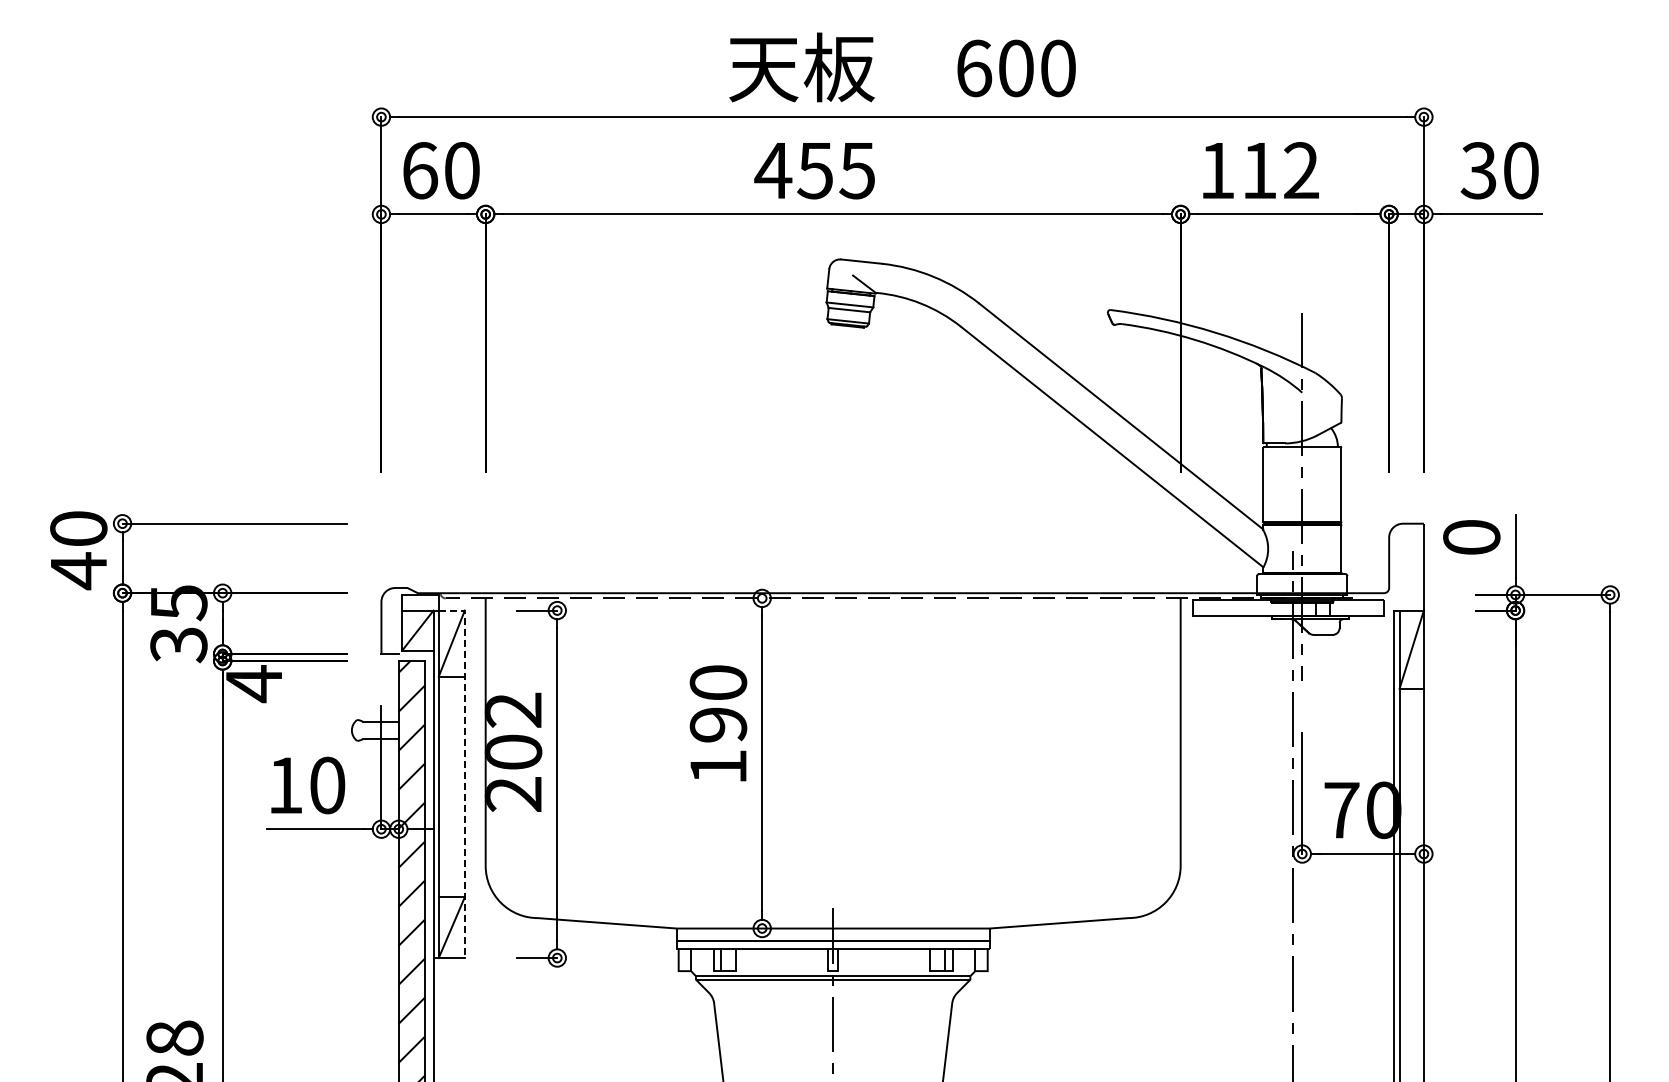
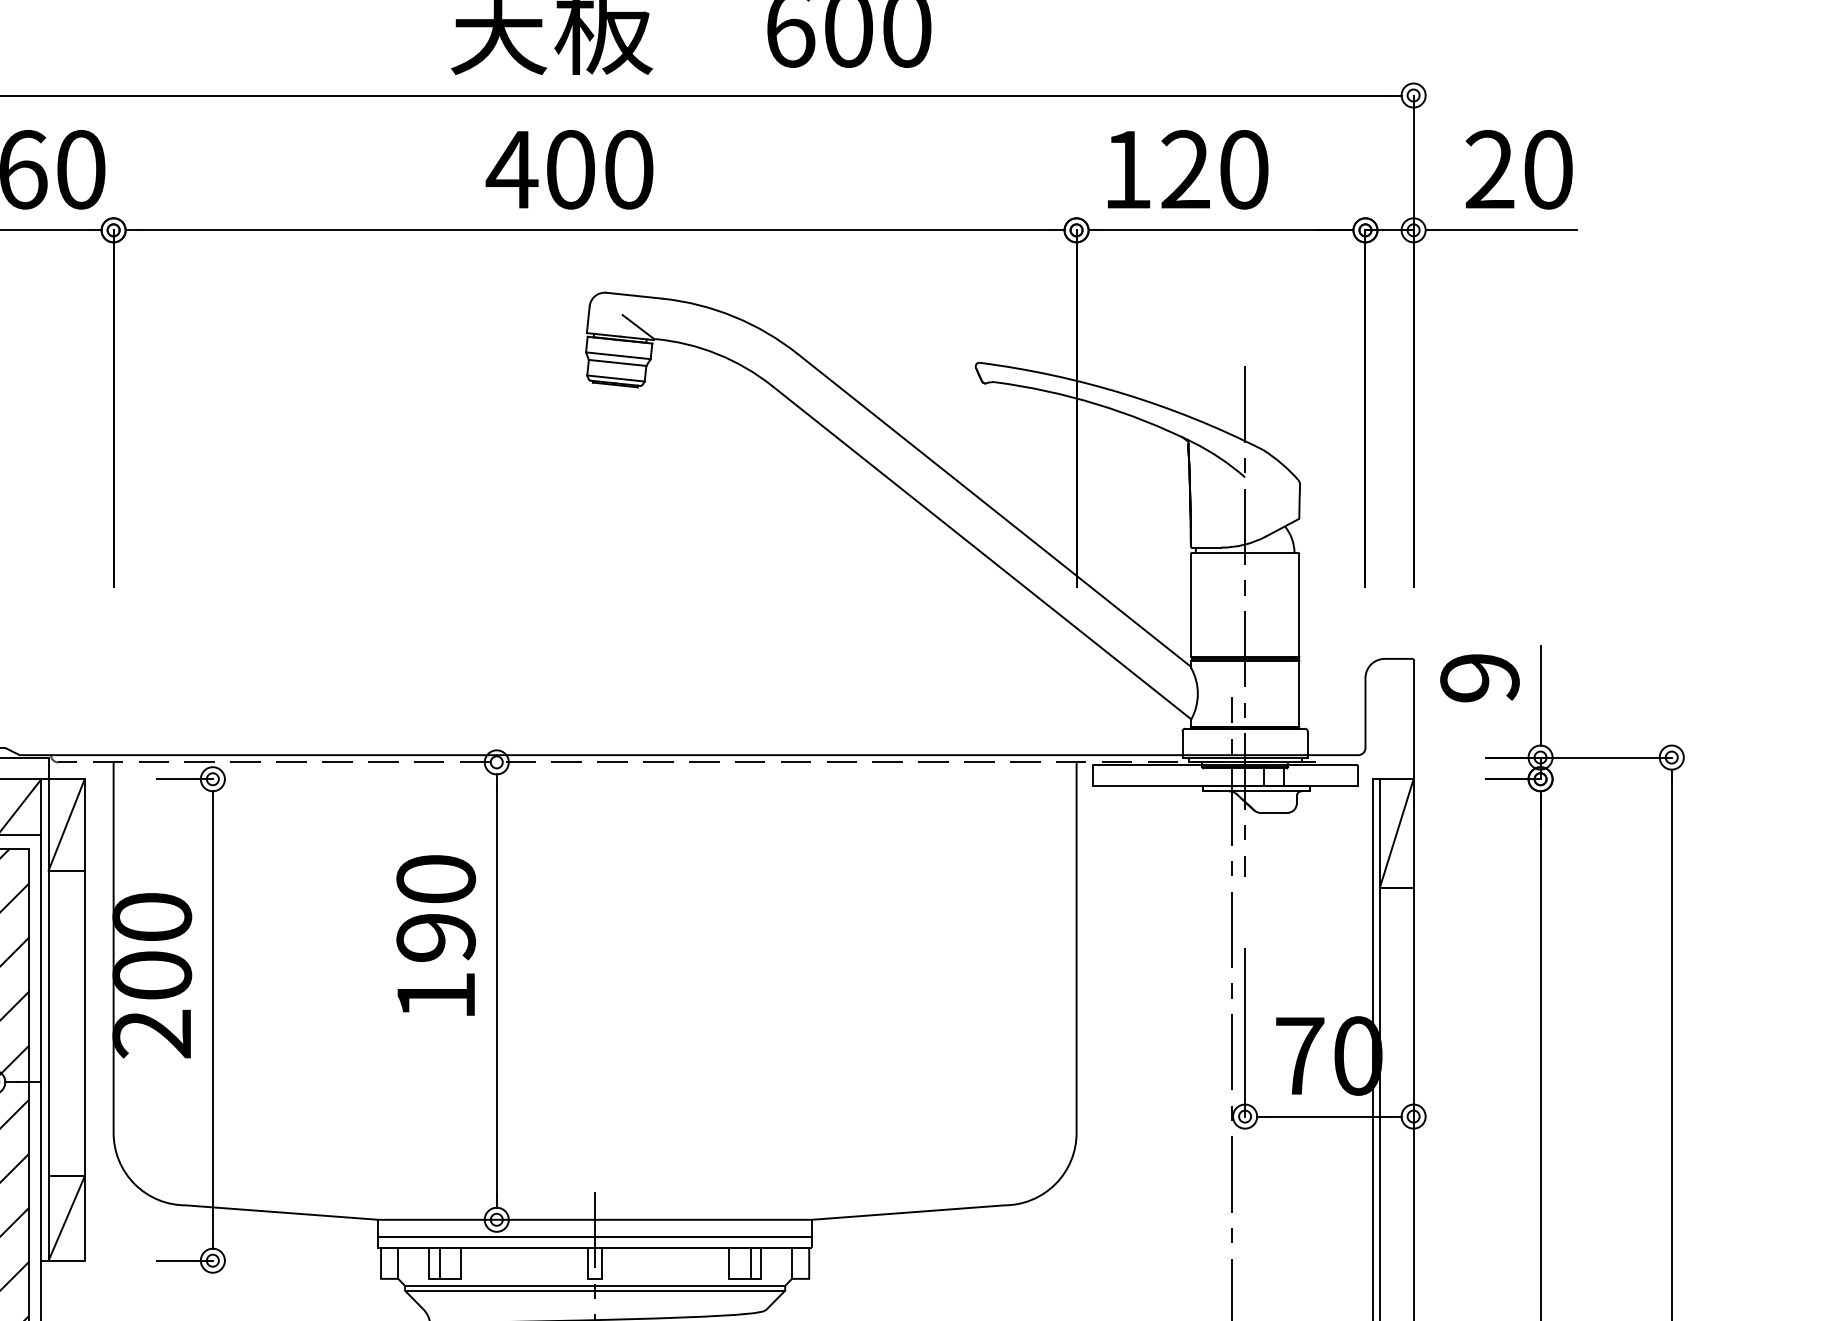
text: (836, 170) -> (599, 169), 455 -> 400
text: (1280, 170) -> (1214, 169), 112 -> 120
text: (1478, 170) -> (1489, 169), 30 -> 20
text: (1471, 537) -> (1479, 677), 0 -> 9
text: (514, 709) -> (153, 916), 202 -> 200
line: (464, 770) -> (84, 1000), dashed -> solid

